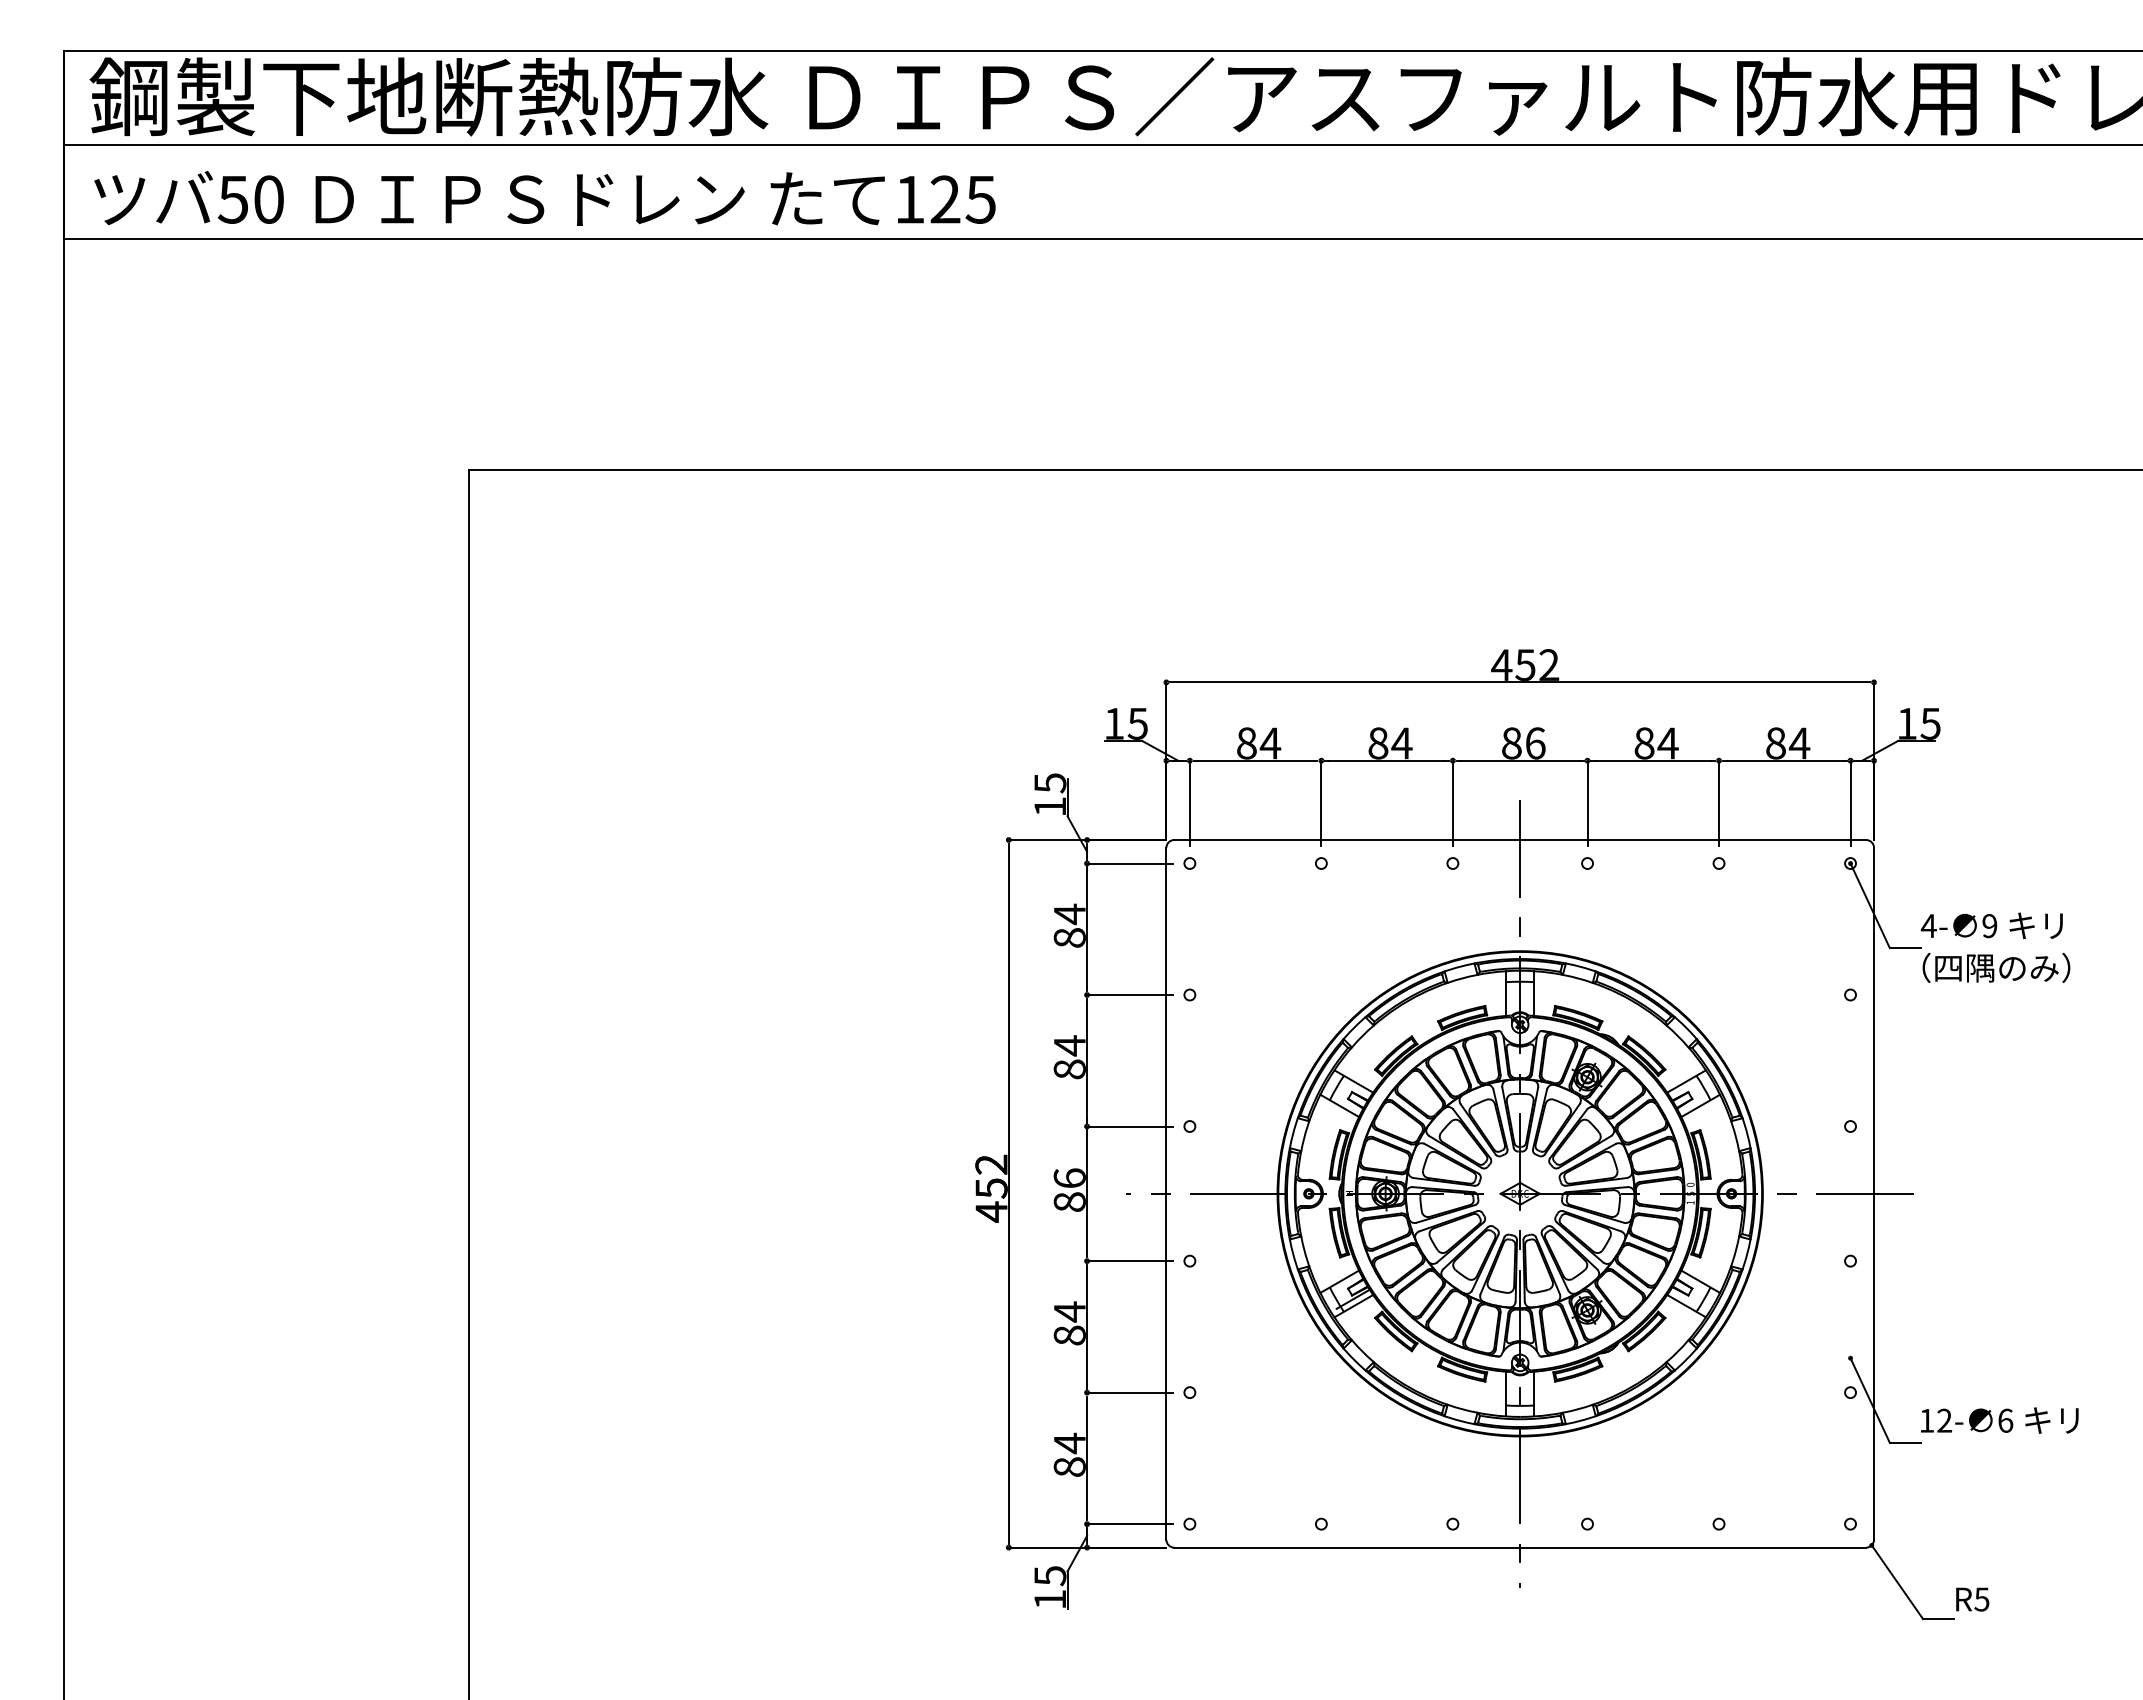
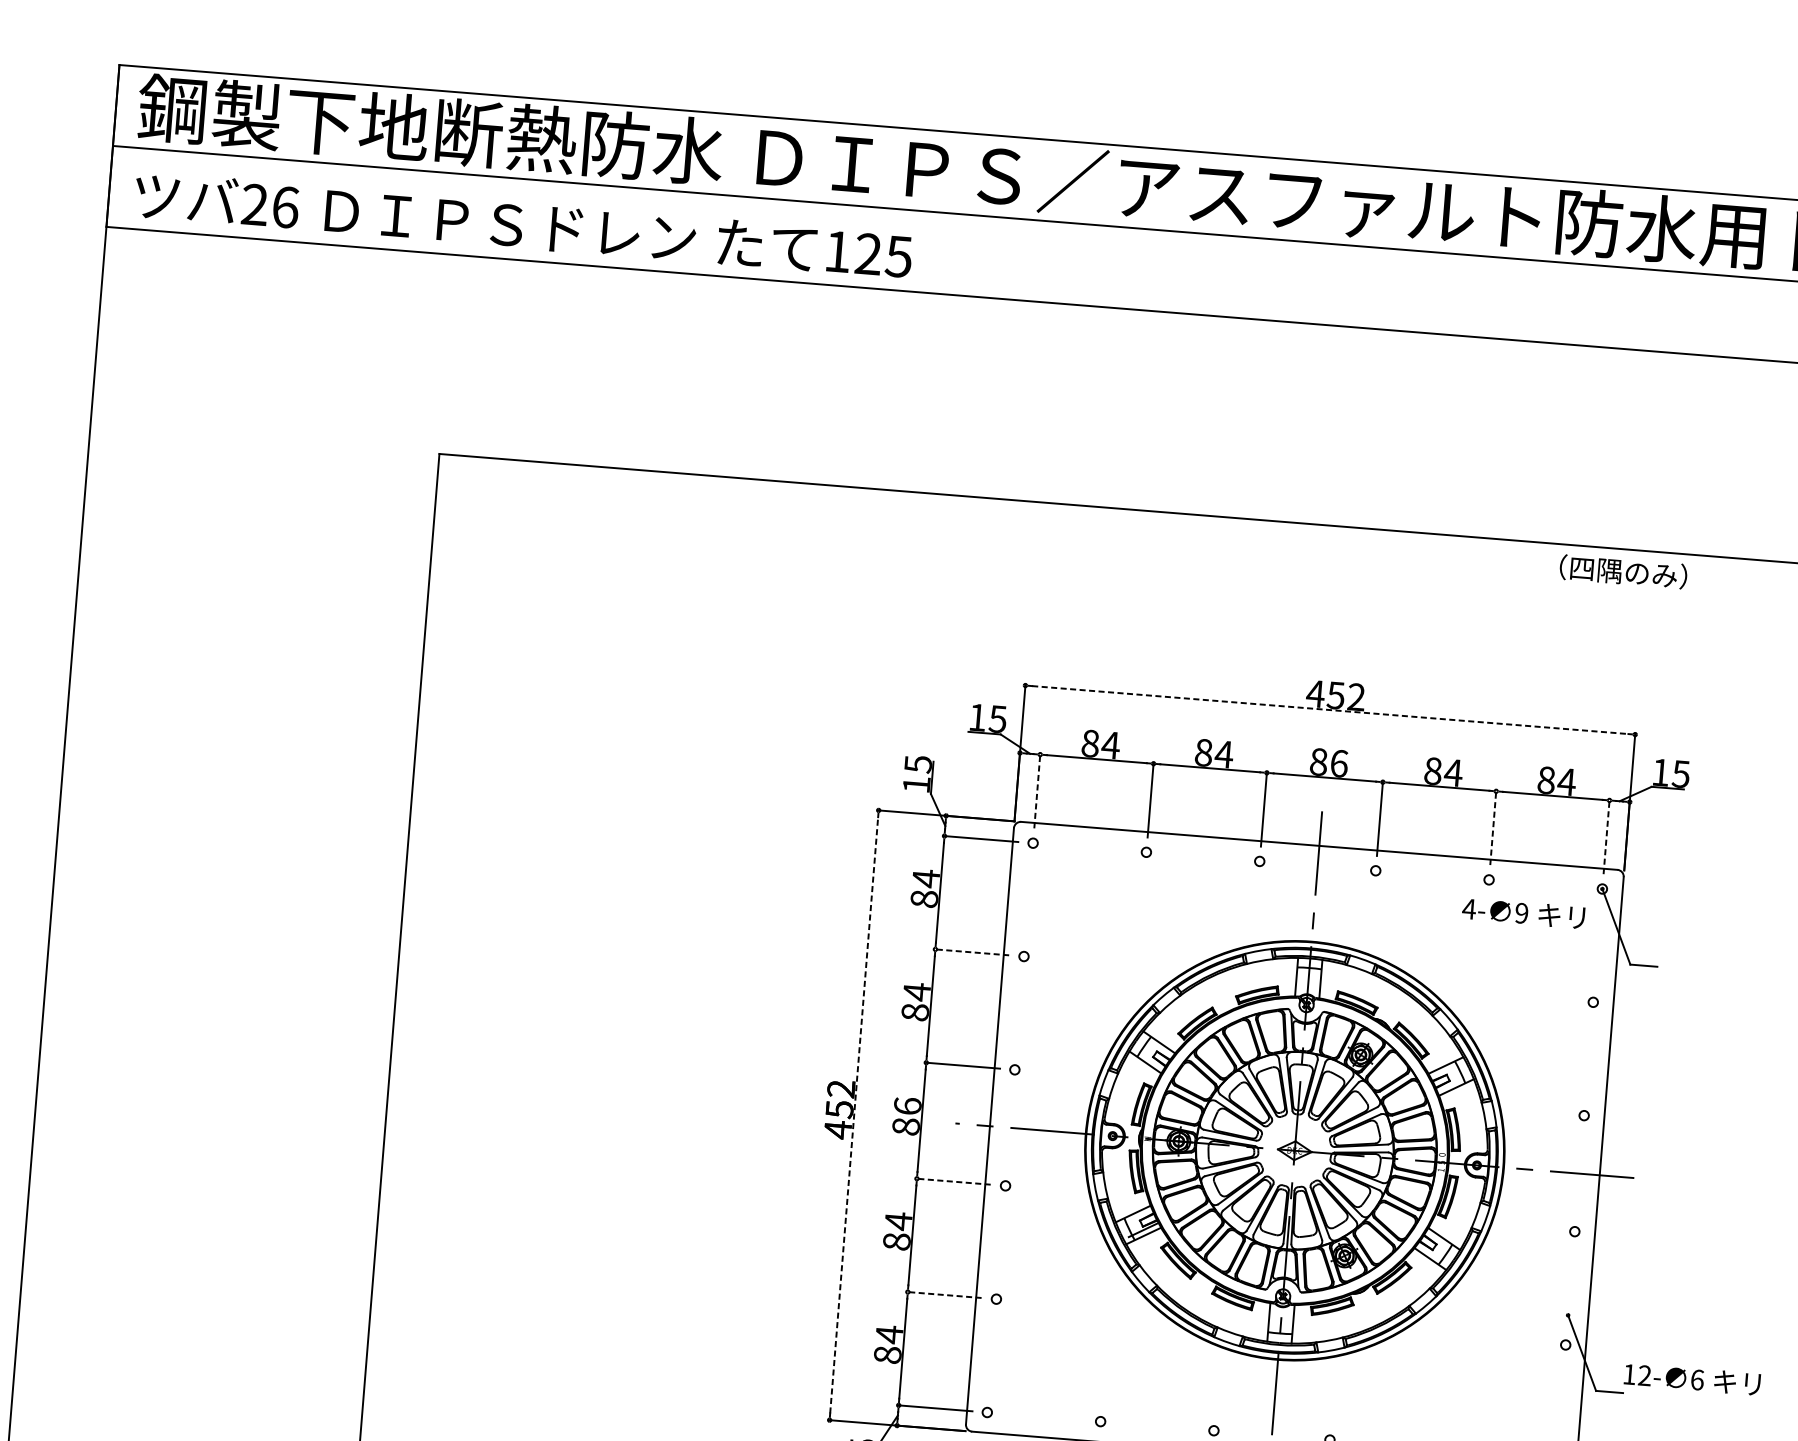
text: (250, 199) -> (269, 205), 50 -> 26
line: (1520, 682) -> (1330, 710), solid -> dashed
line: (1189, 803) -> (1036, 791), solid -> dashed
line: (1719, 803) -> (1493, 828), solid -> dashed
line: (1850, 803) -> (1606, 837), solid -> dashed
text: (1991, 925) -> (1523, 913), moved
text: (1996, 967) -> (1623, 571), moved
line: (1129, 995) -> (971, 952), solid -> dashed
line: (1008, 1193) -> (853, 1115), solid -> dashed
line: (1129, 1261) -> (953, 1181), solid -> dashed
line: (1129, 1392) -> (944, 1294), solid -> dashed

